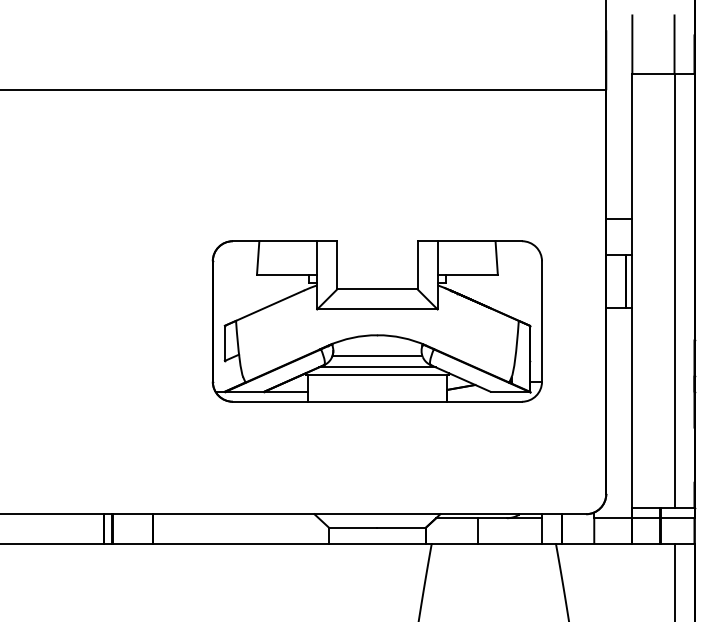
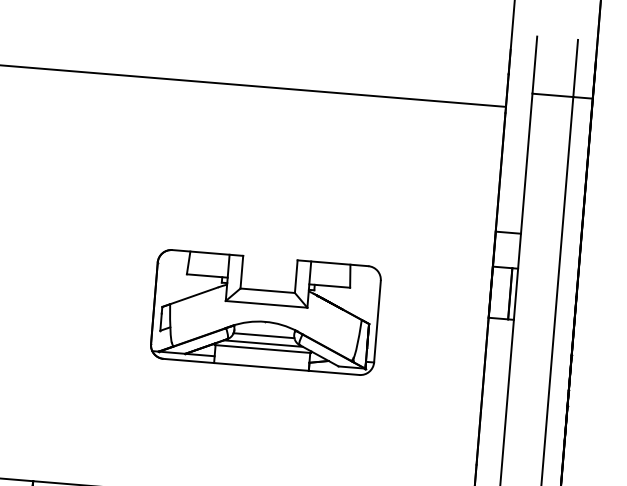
part: (376, 321) -> (265, 312), size x0.7

